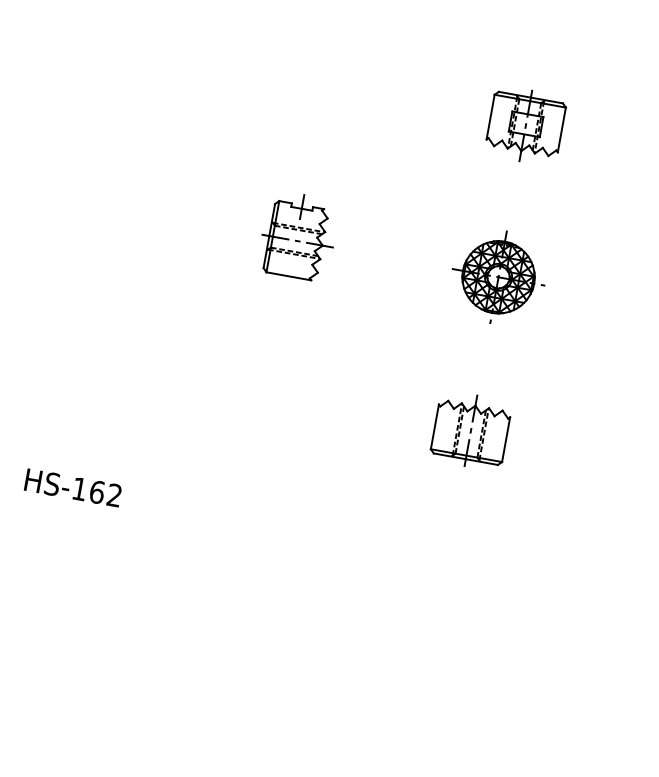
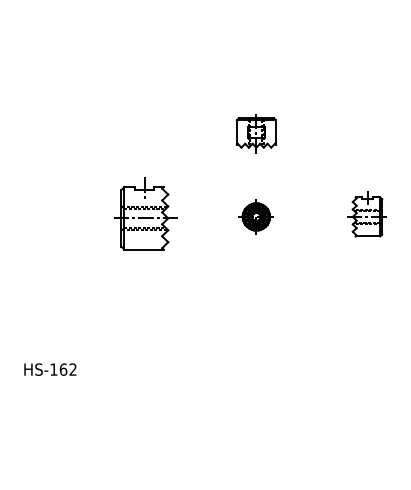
part: (297, 236) -> (145, 214), size x1.6
part: (498, 276) -> (256, 216), size x0.7
part: (469, 429) -> (255, 300), removed

